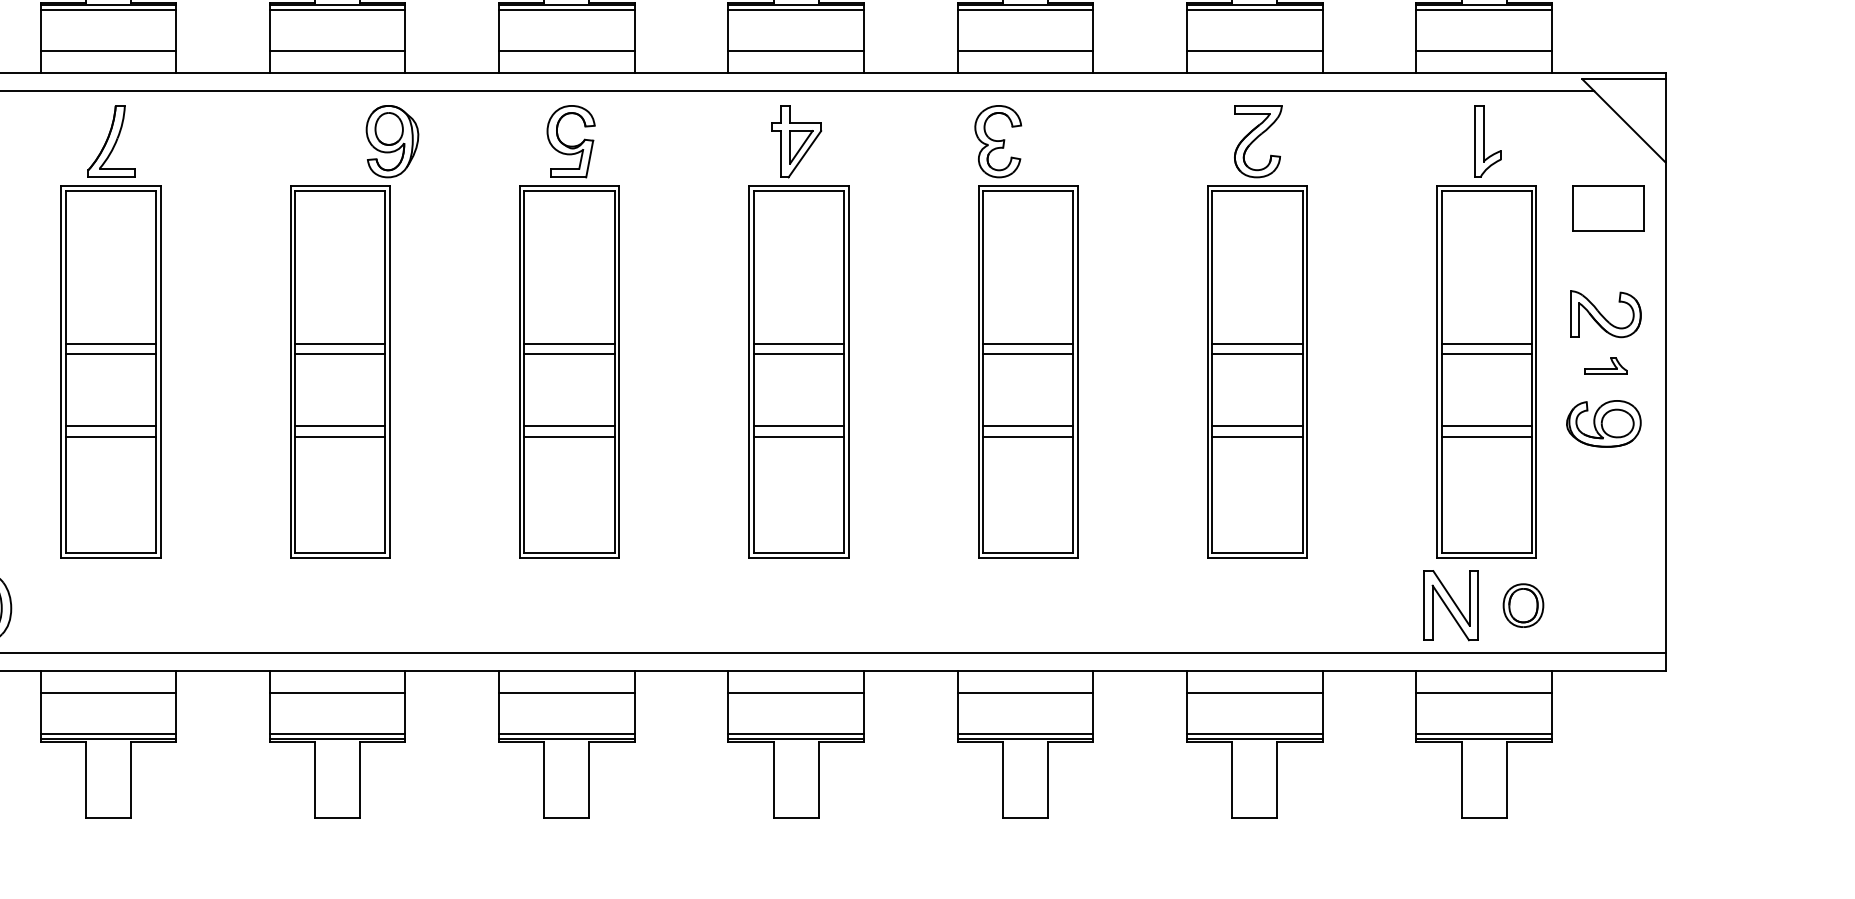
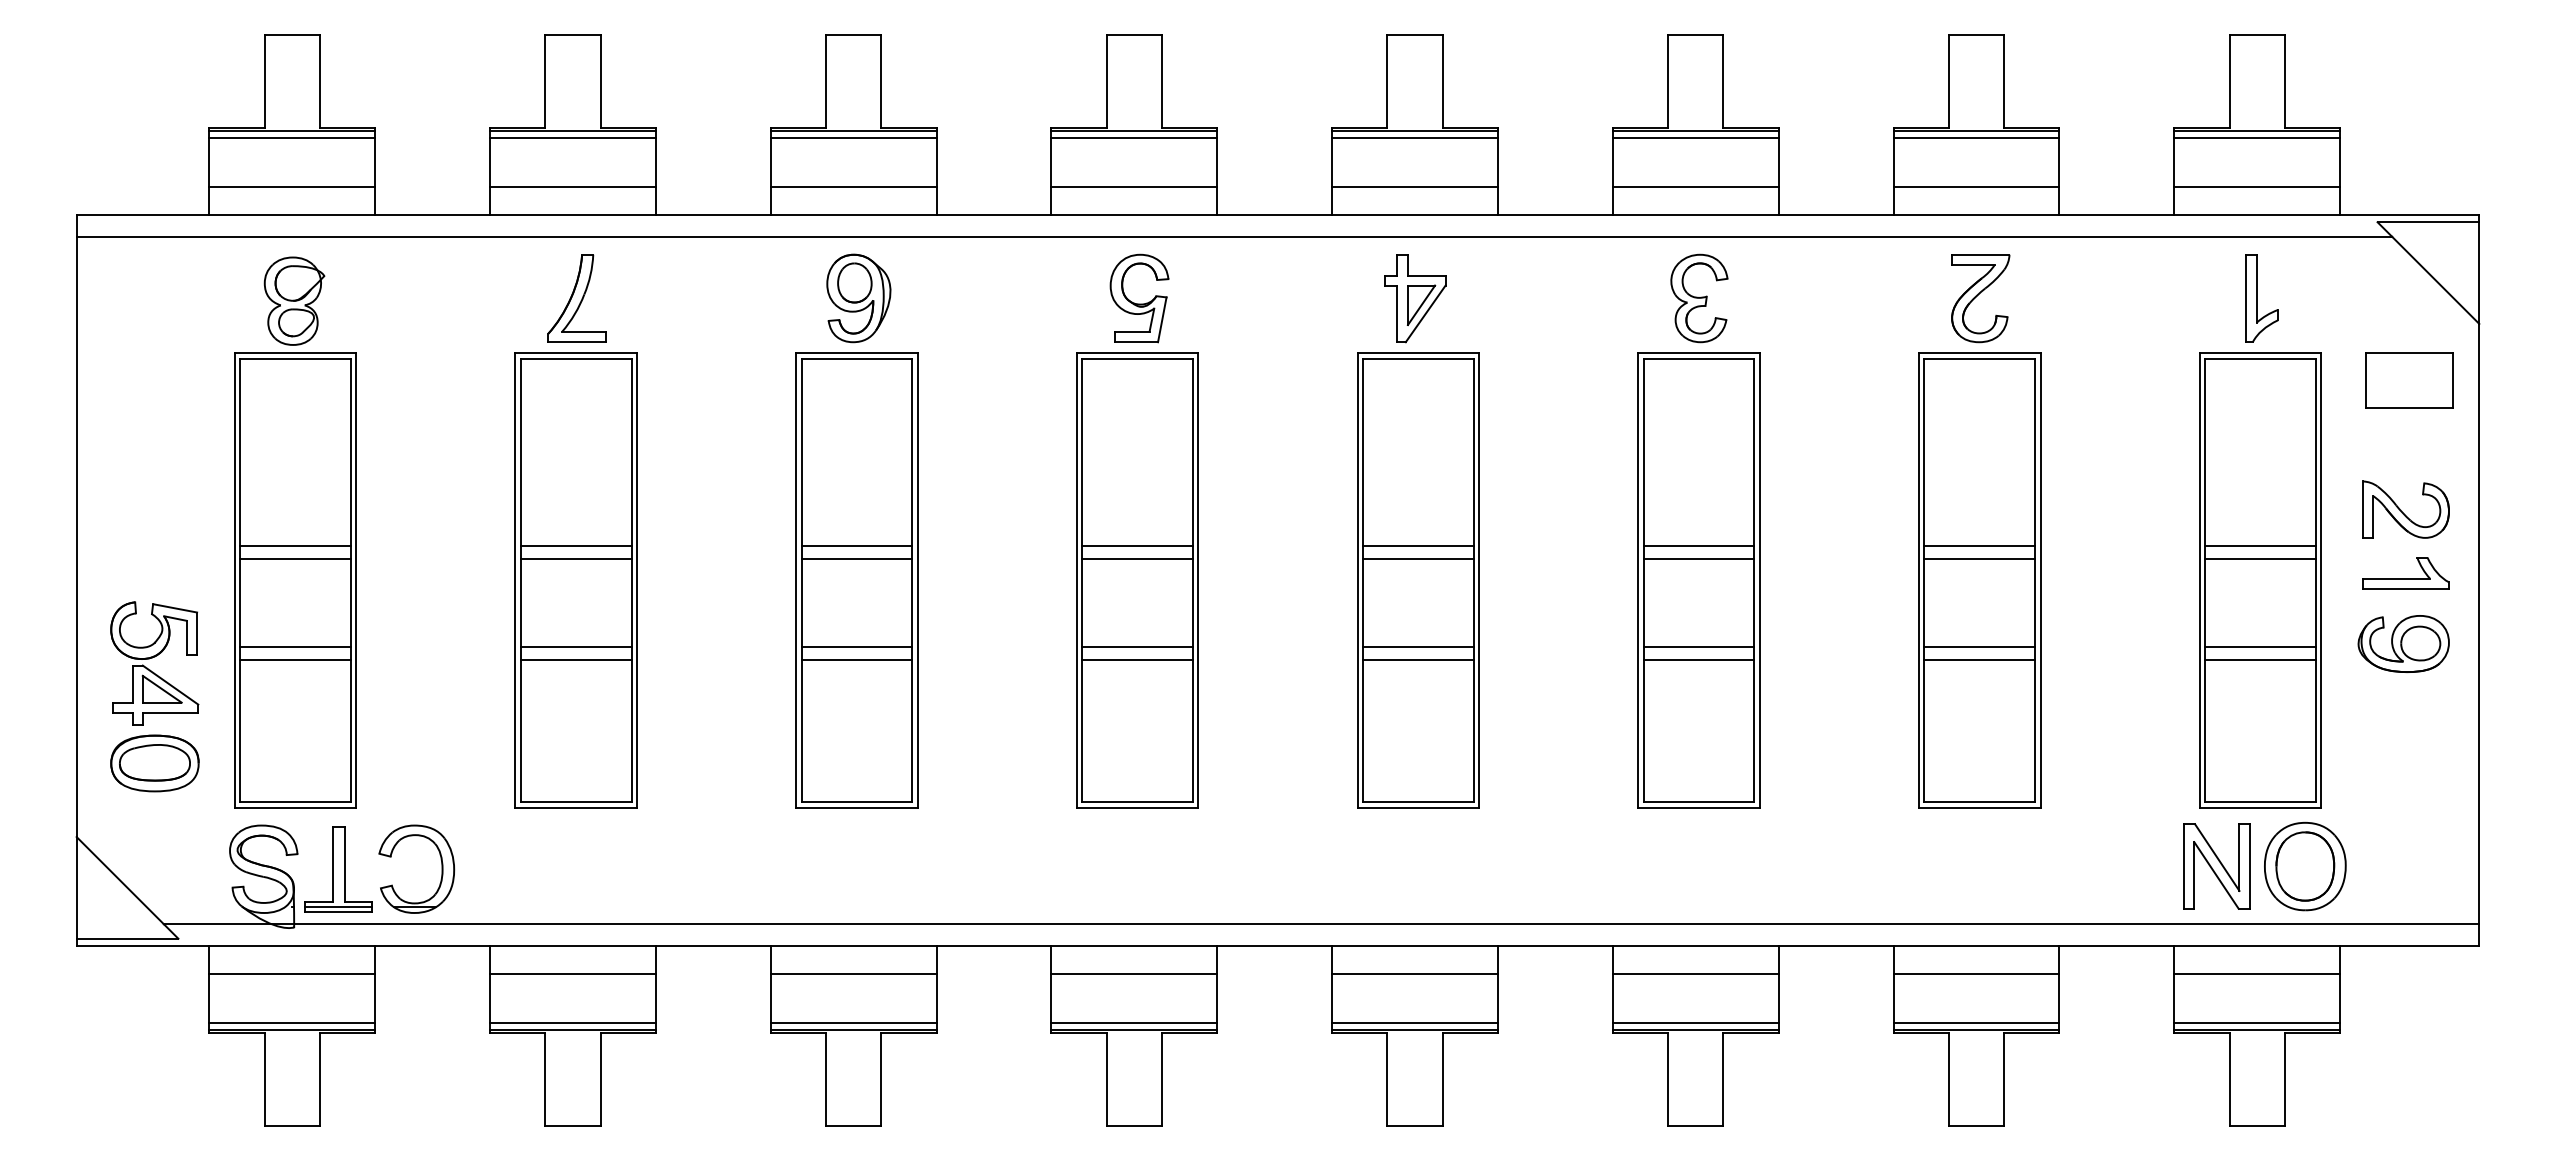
part: (392, 141) -> (858, 298), moved
part: (998, 141) -> (1699, 298), moved
part: (1605, 366) -> (2405, 573), size x1.67
part: (1523, 605) -> (2305, 866), size x1.67

